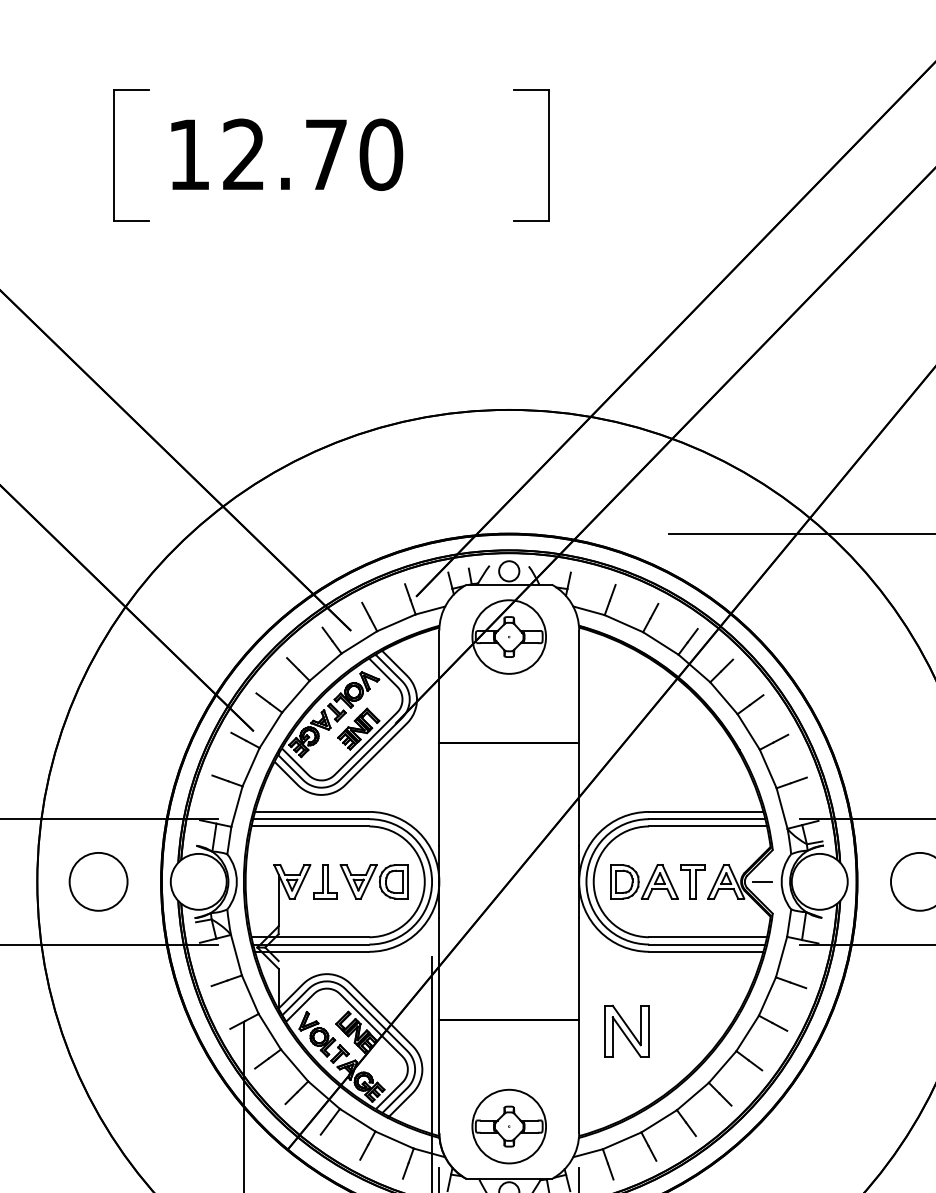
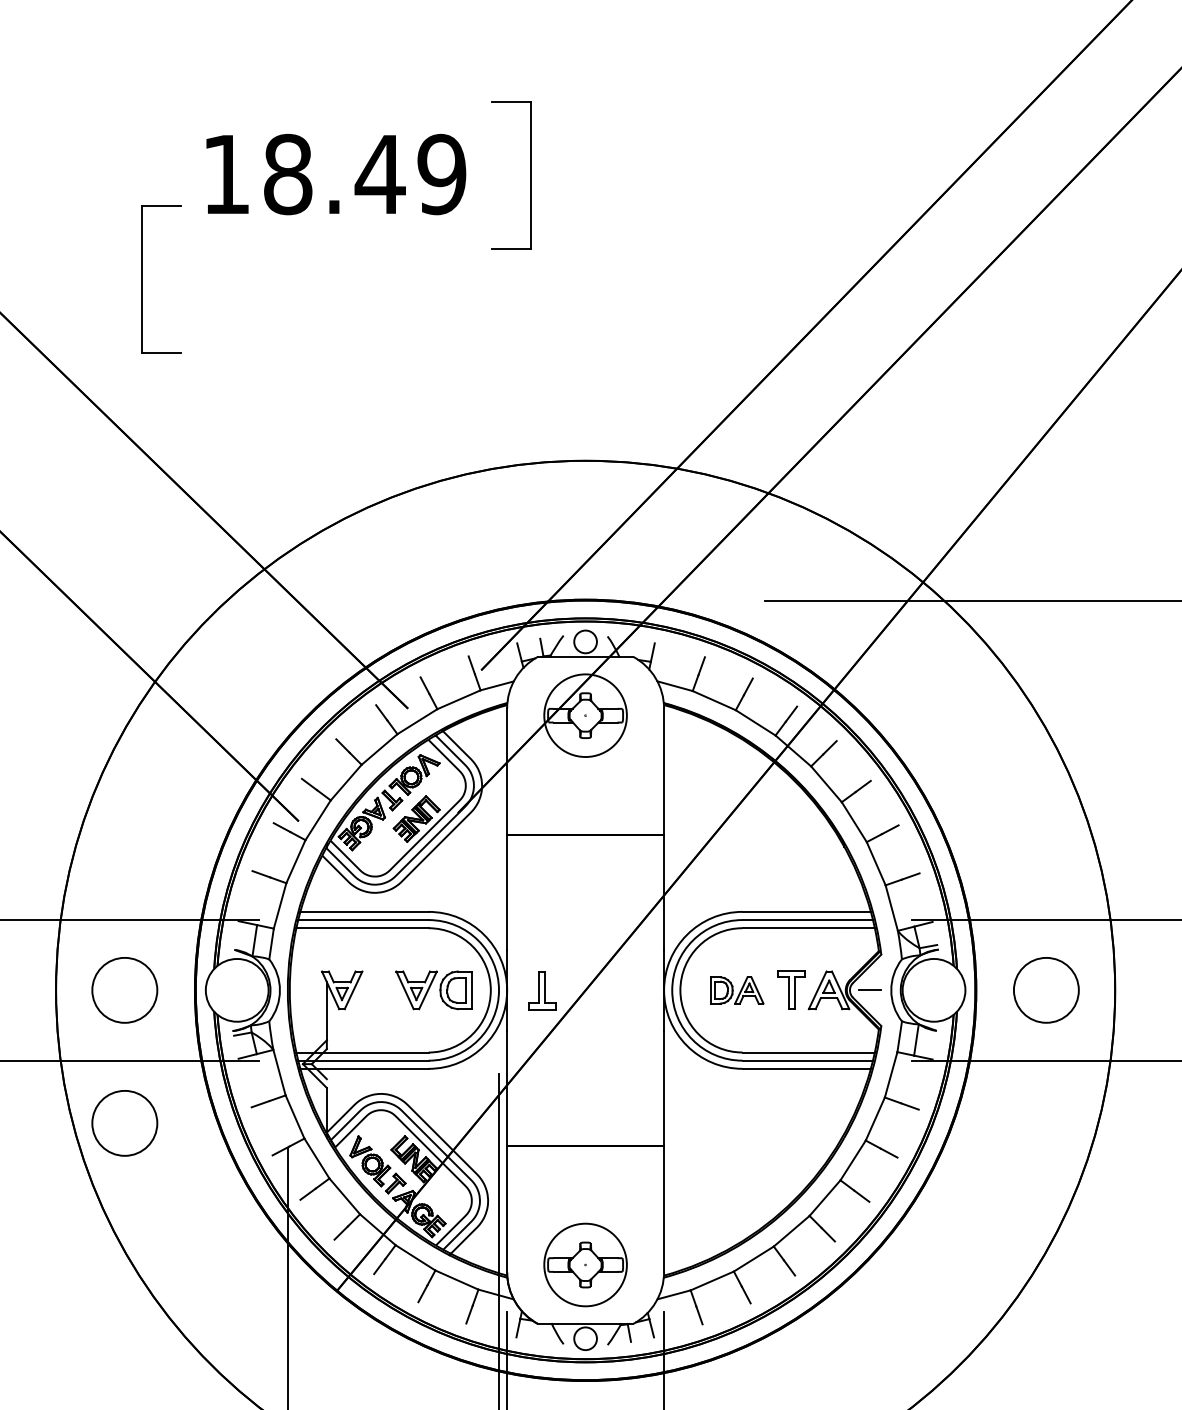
text: (313, 154) -> (365, 174), 12.70 -> 18.49
part: (114, 155) -> (142, 279), moved
part: (548, 155) -> (530, 175), moved
part: (325, 881) -> (542, 990), moved
part: (643, 881) -> (736, 990), size x0.7
circle: (98, 1000) -> (124, 1123), added
part: (626, 1030) -> (717, 1157), removed

